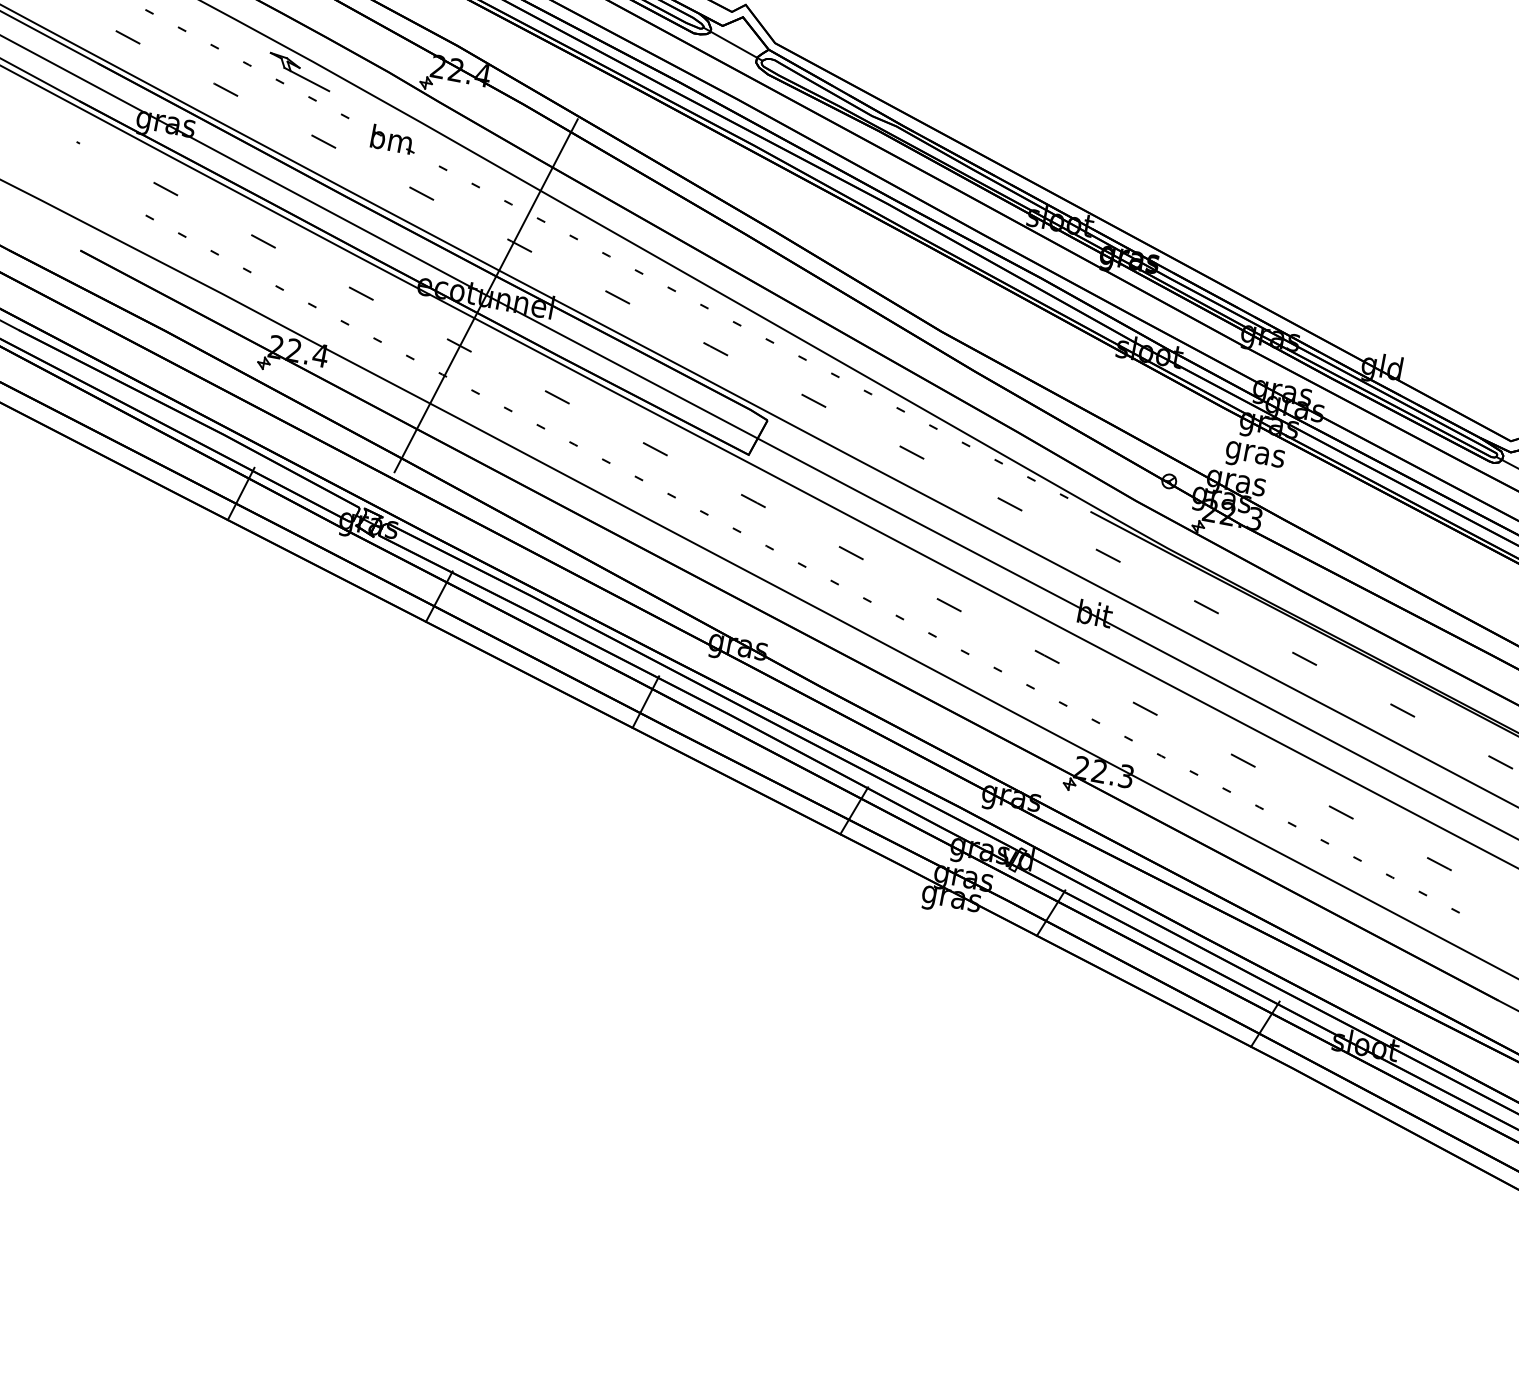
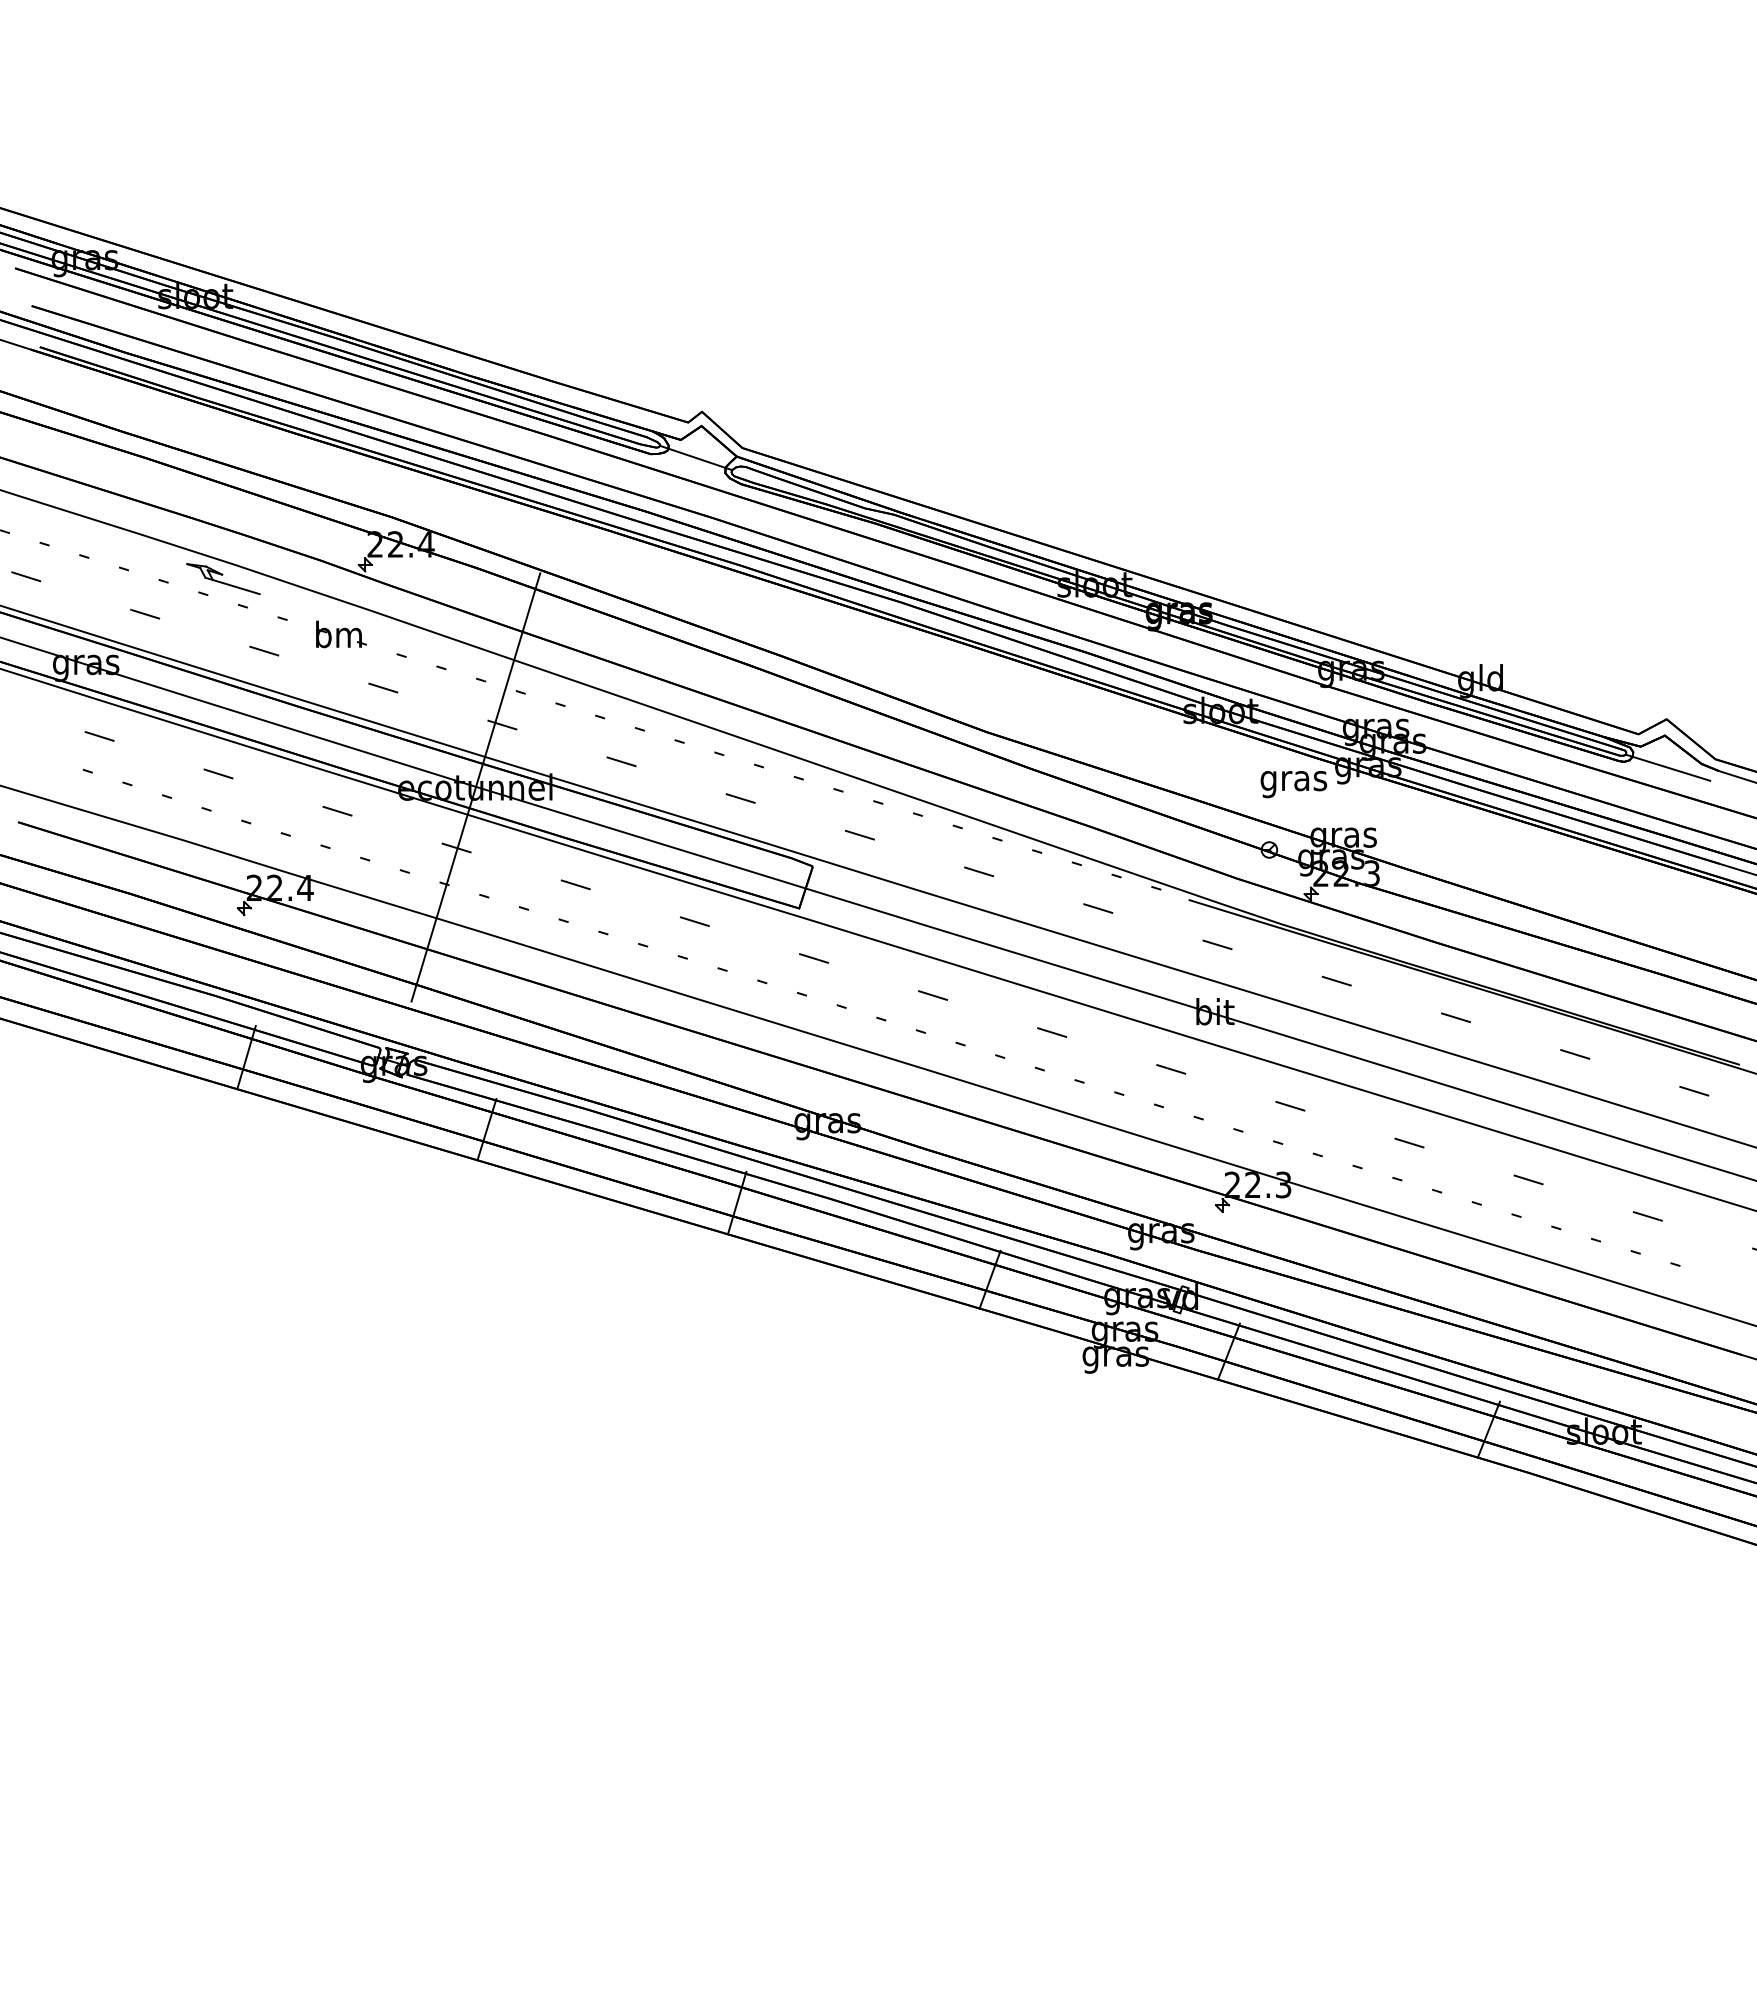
text: (1254, 457) -> (1293, 784), moved

